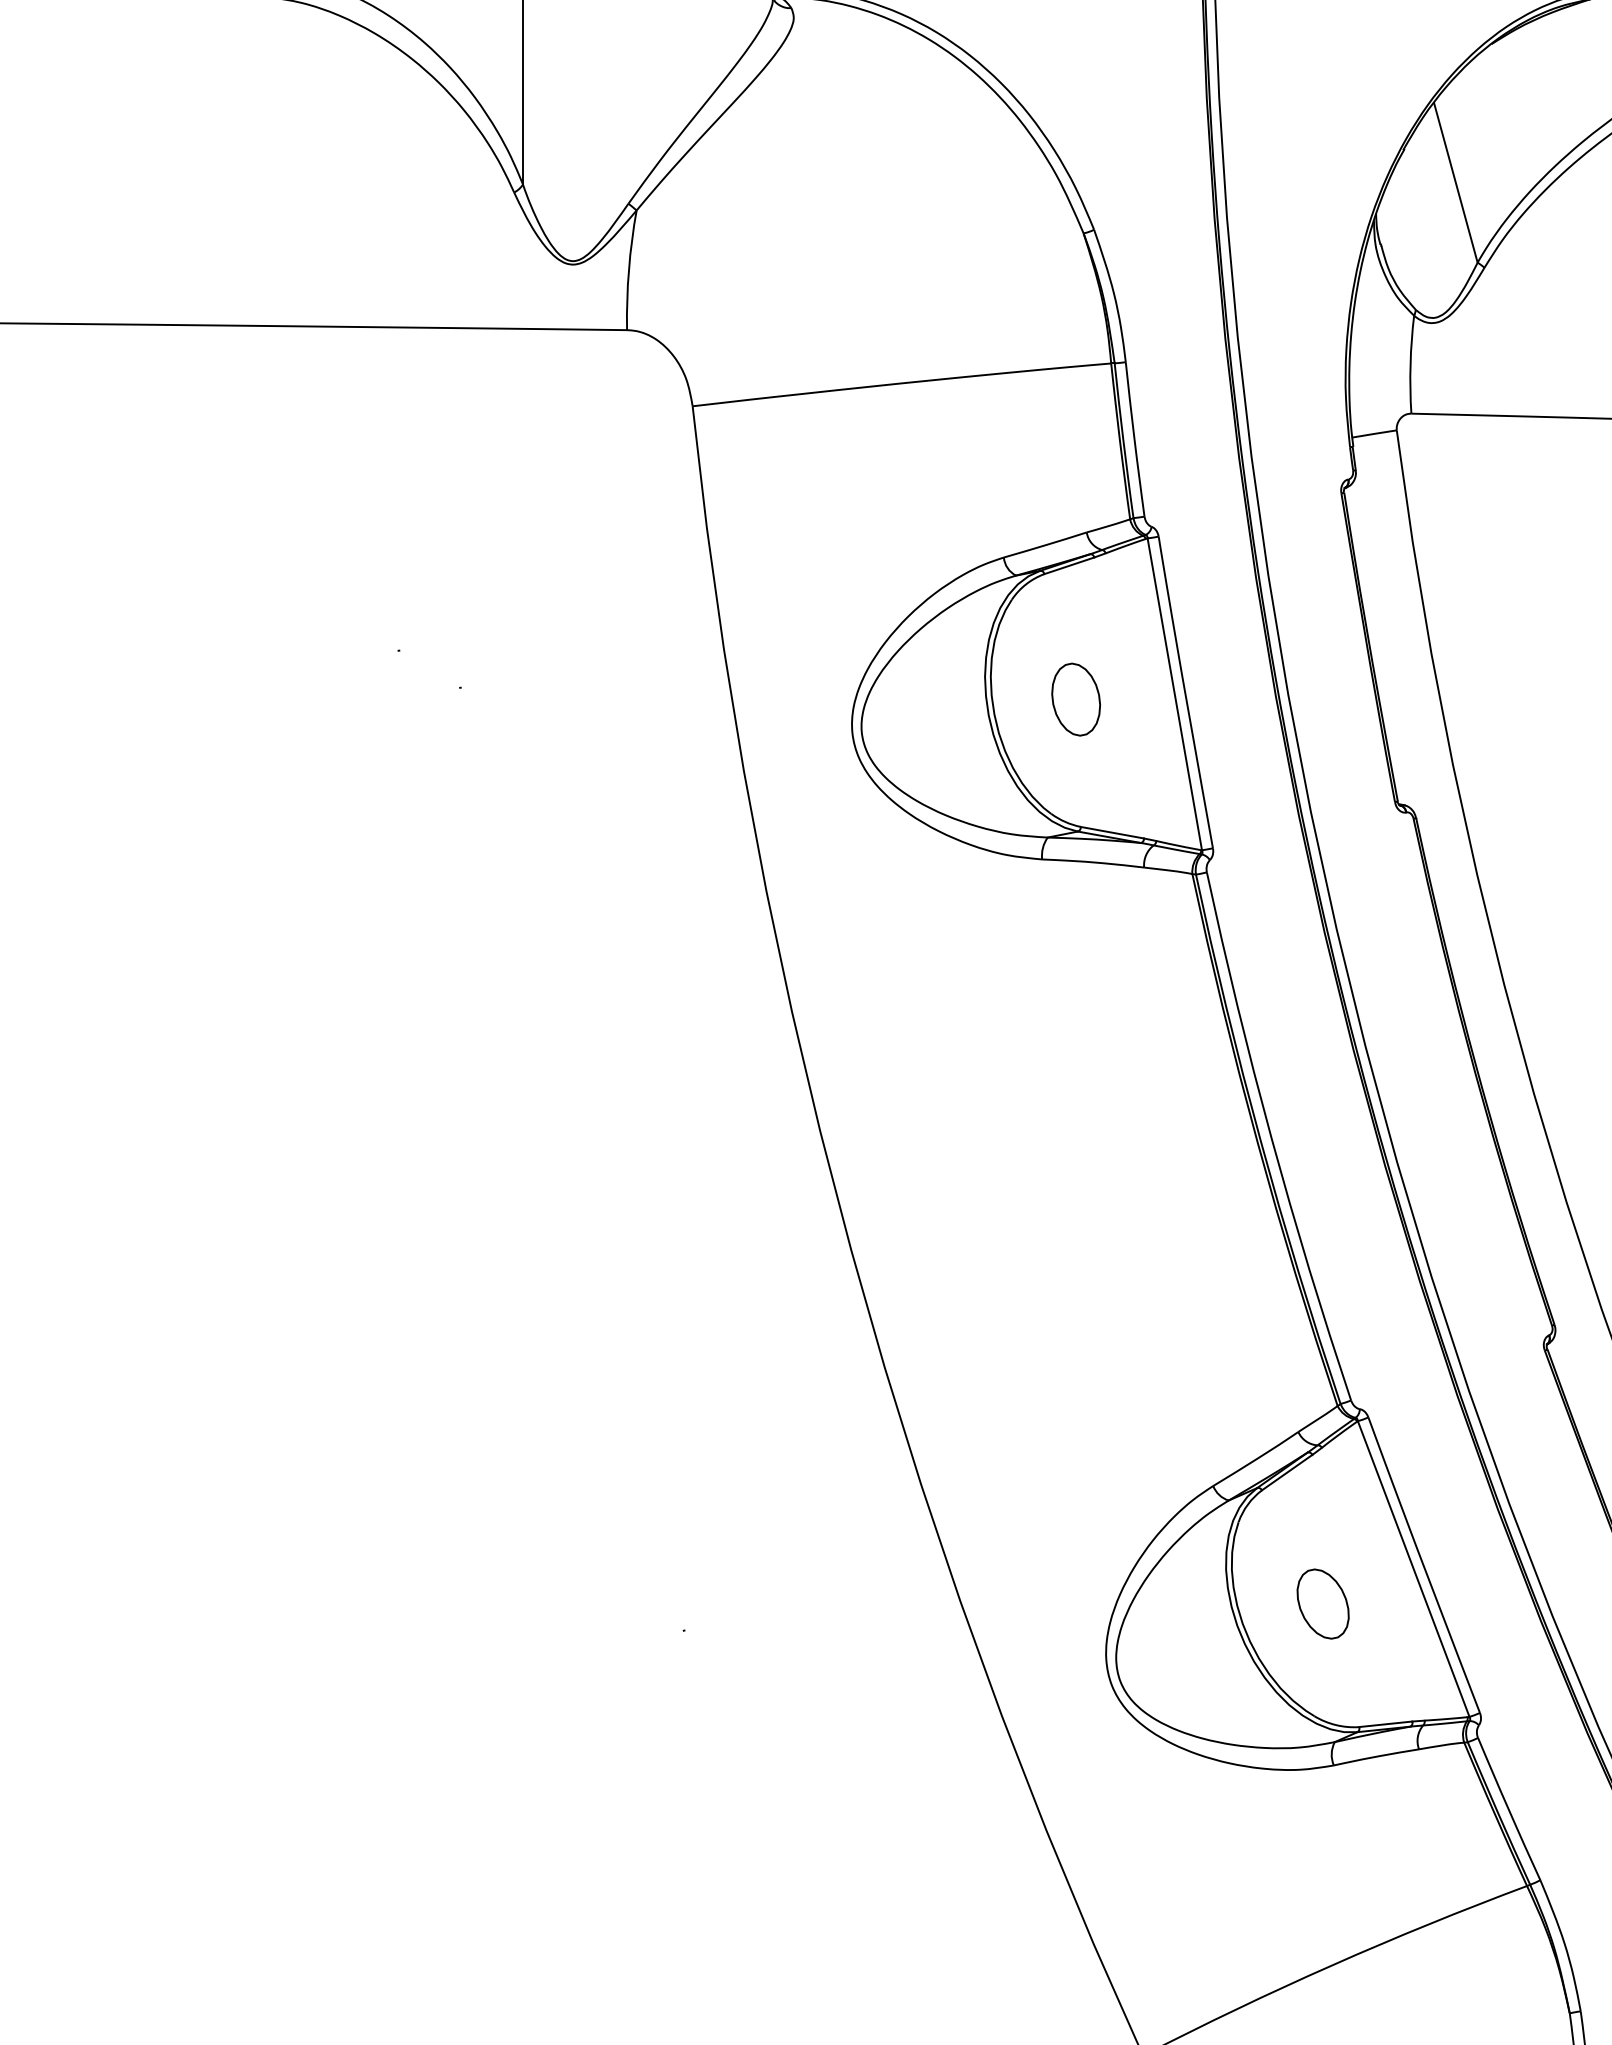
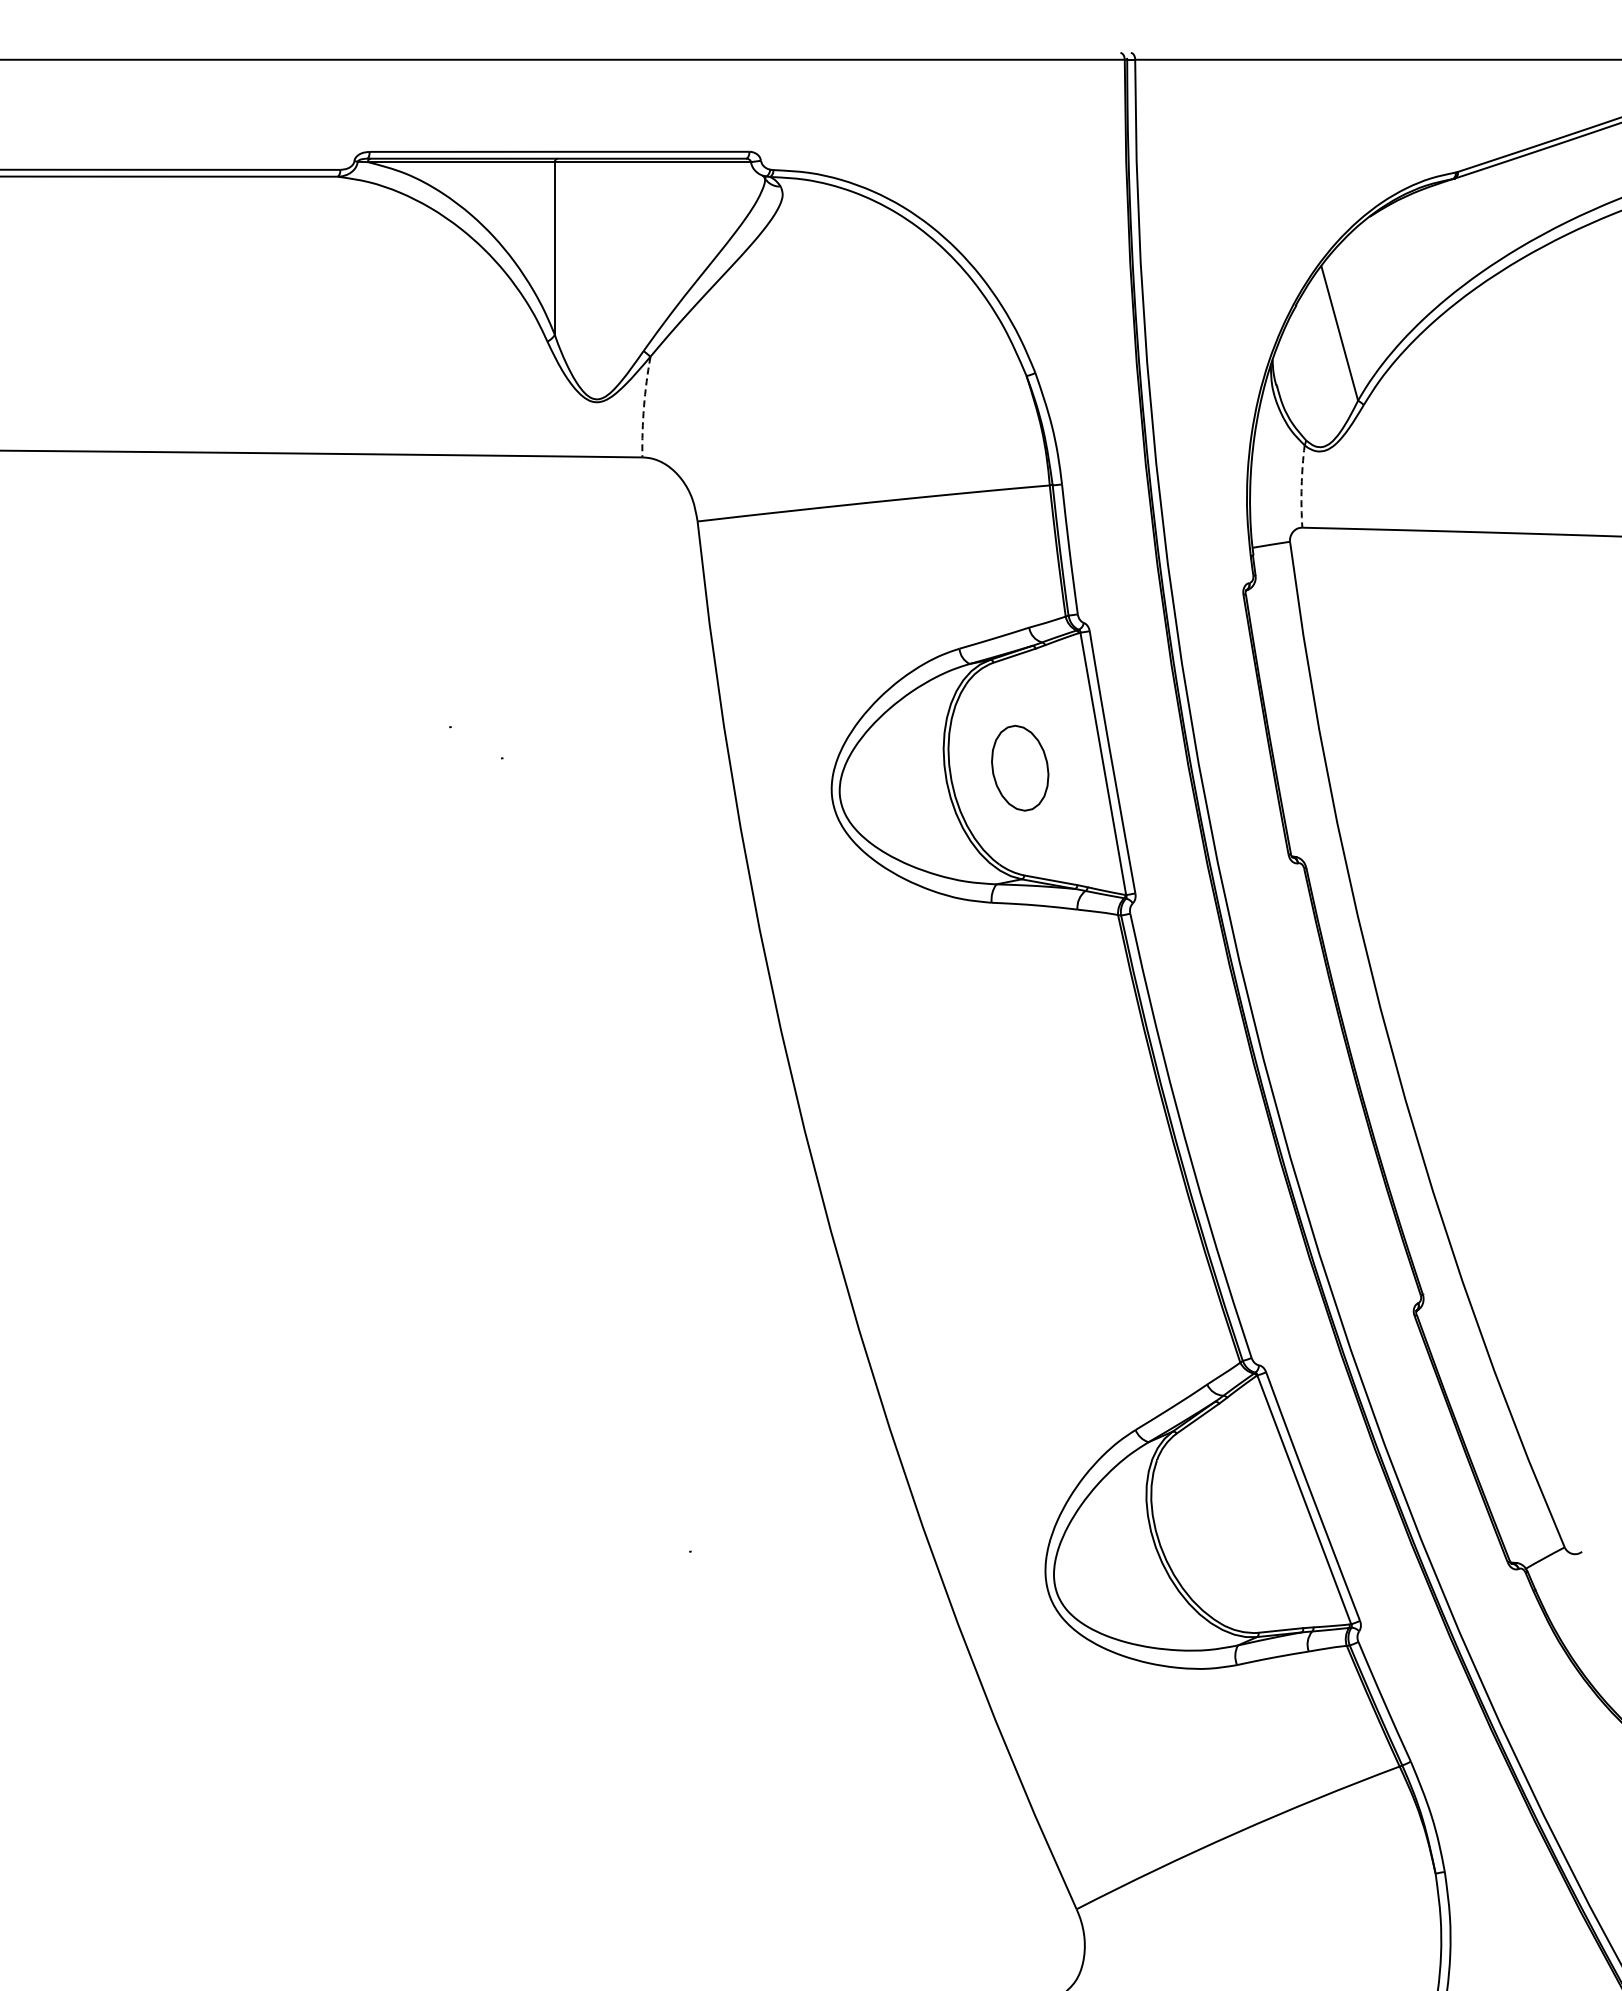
arc: (629, 269) -> (644, 406), solid -> dashed
arc: (1410, 364) -> (1301, 486), solid -> dashed
part: (1076, 699) -> (1020, 768), size x1.4
part: (1322, 1604) -> (1227, 1529), removed

